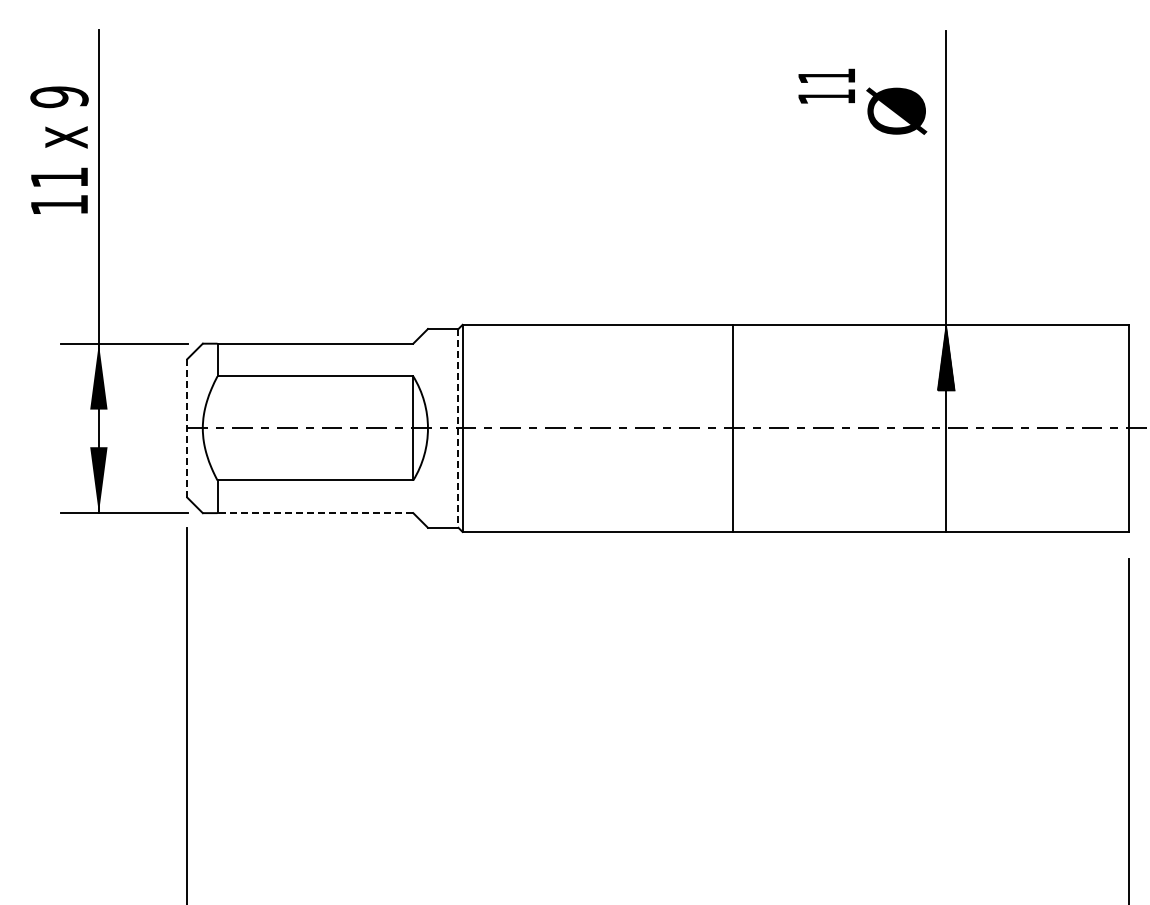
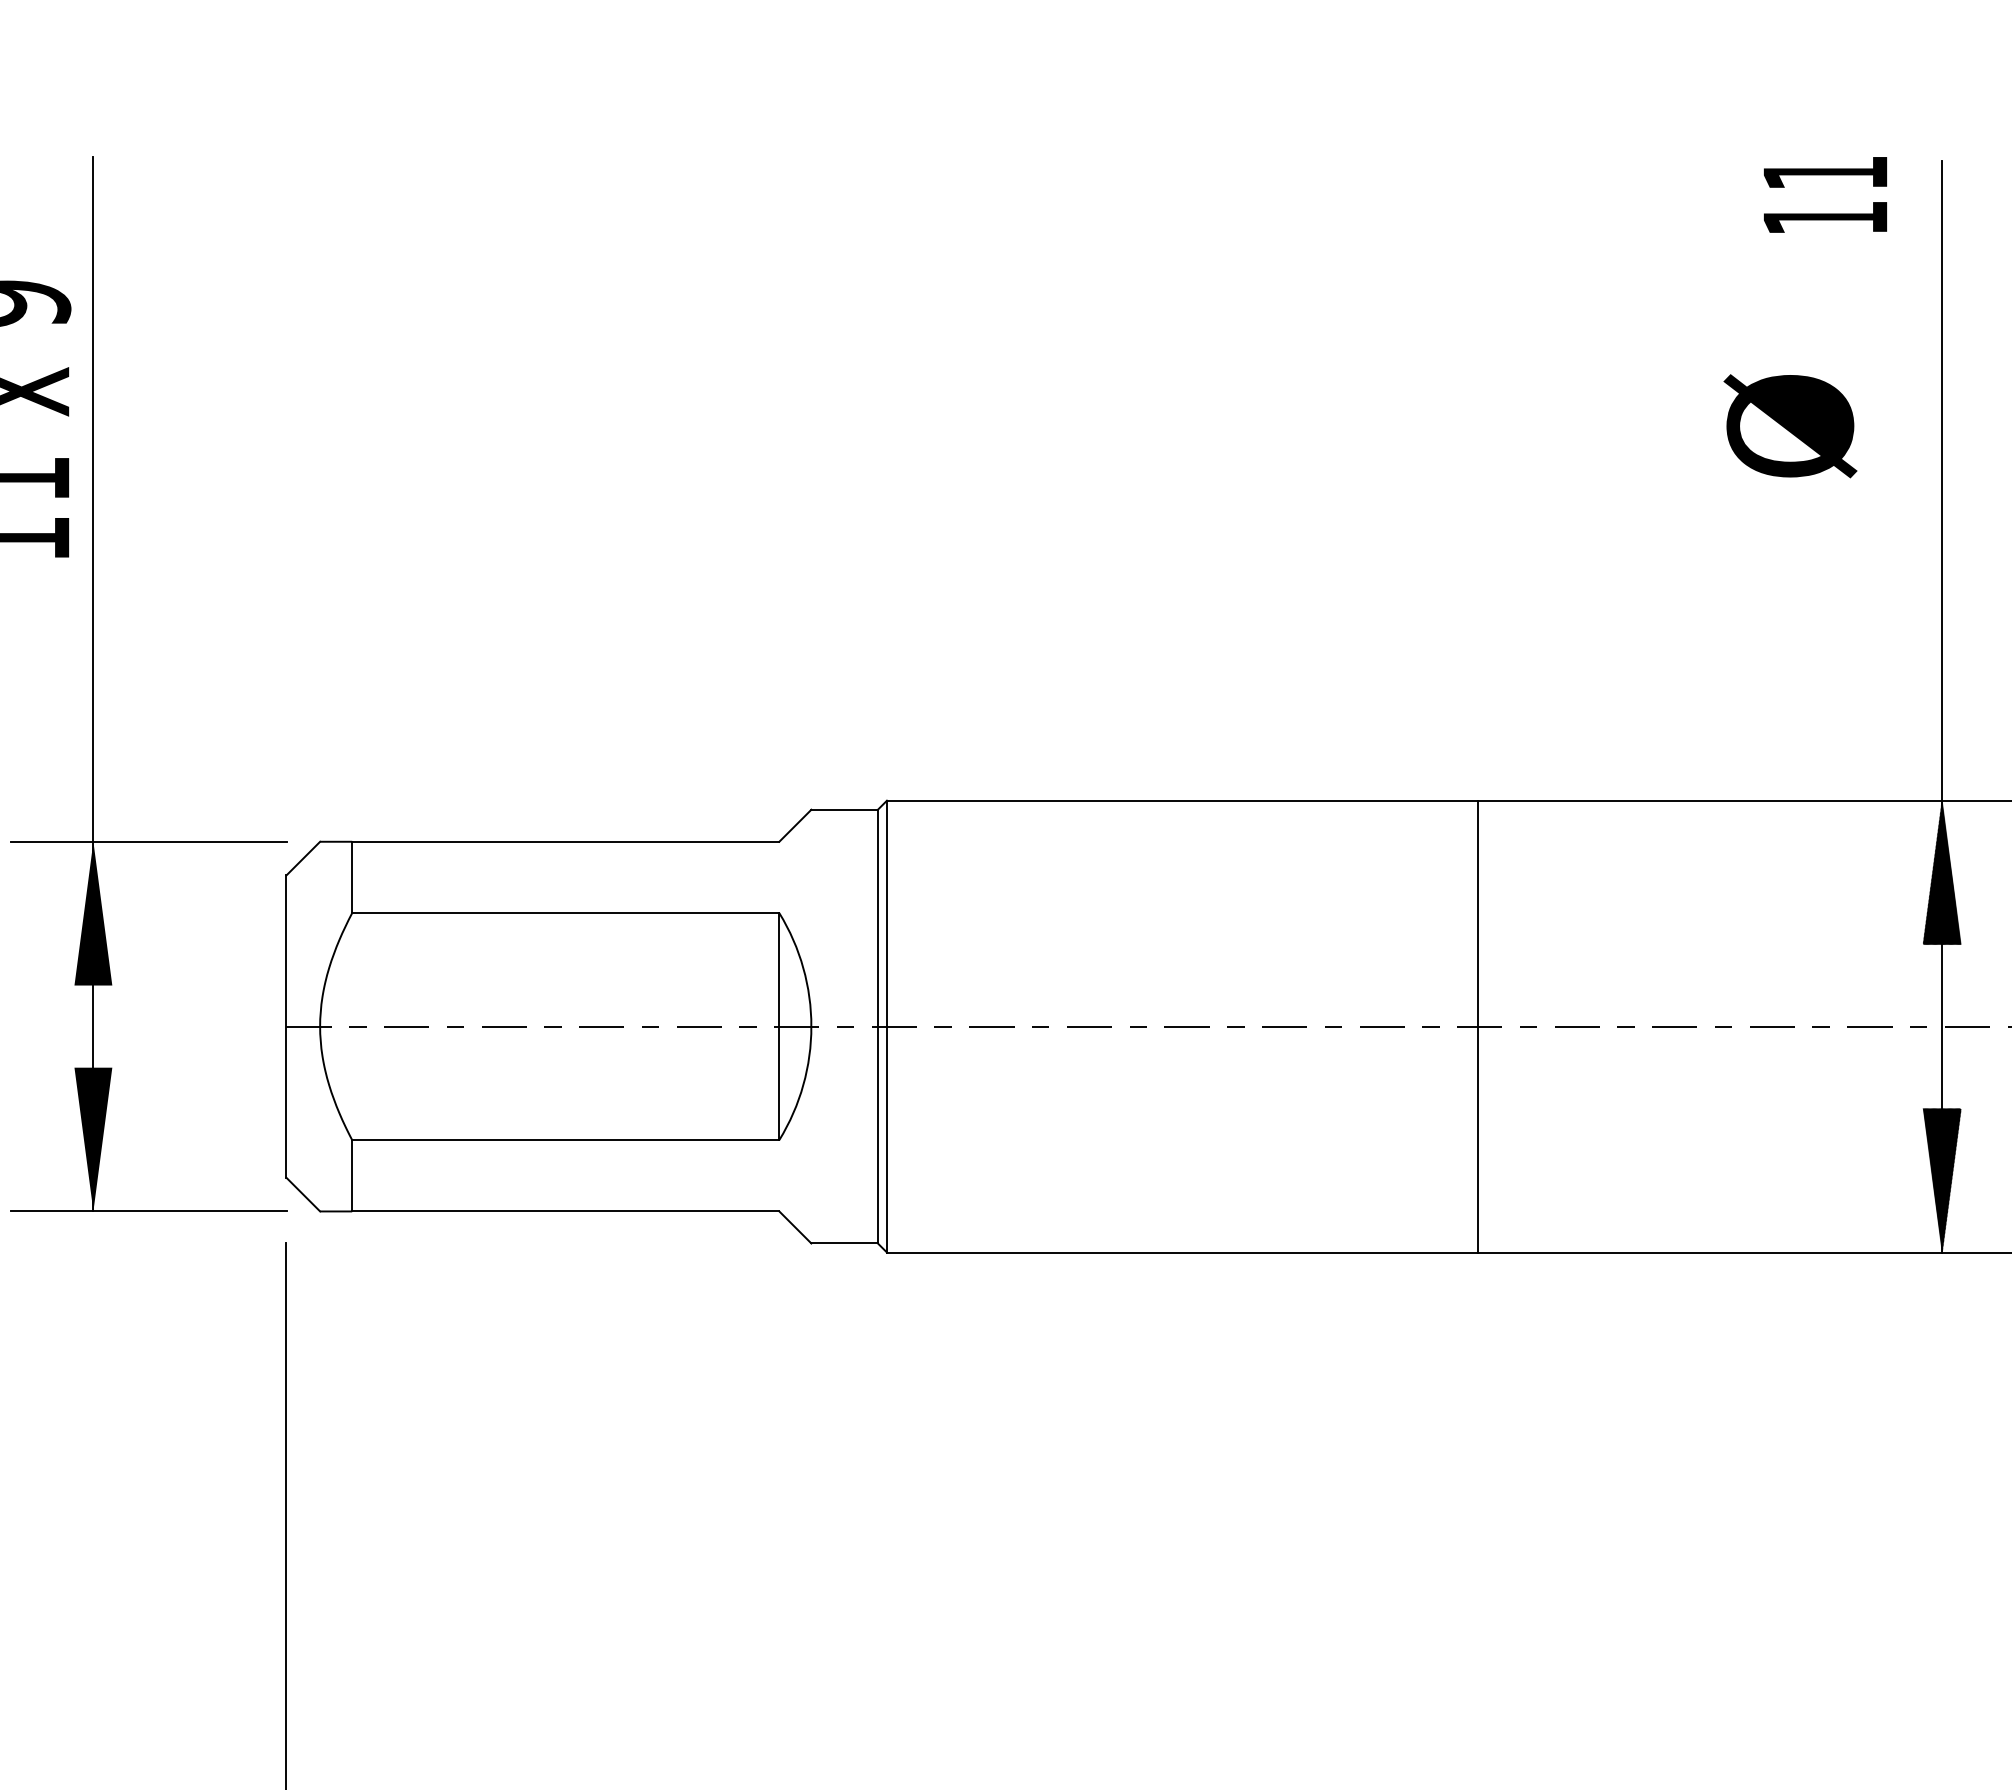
text: (826, 85) -> (1824, 193), moved
text: (896, 110) -> (1789, 424), moved
line: (187, 428) -> (286, 1026), dashed -> solid
line: (458, 428) -> (877, 1026), dashed -> solid
hatch: (945, 498) -> (1940, 1179), added
line: (315, 513) -> (565, 1212), dashed -> solid

